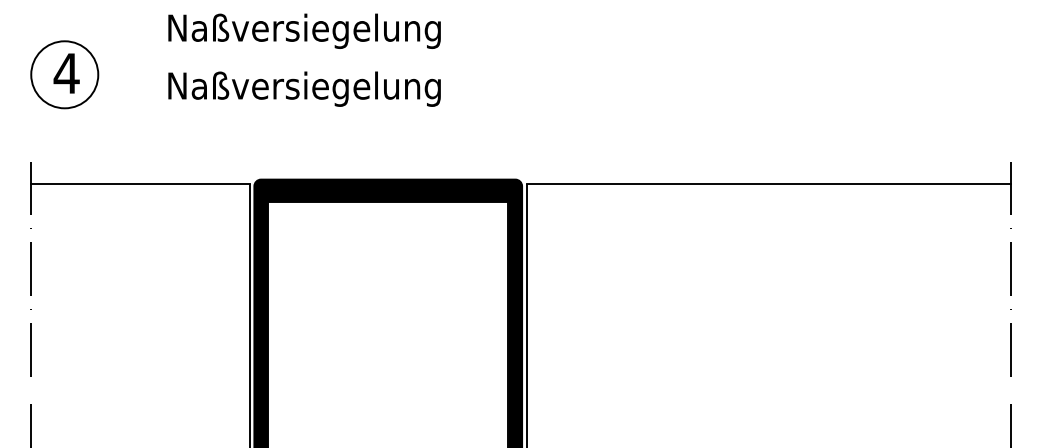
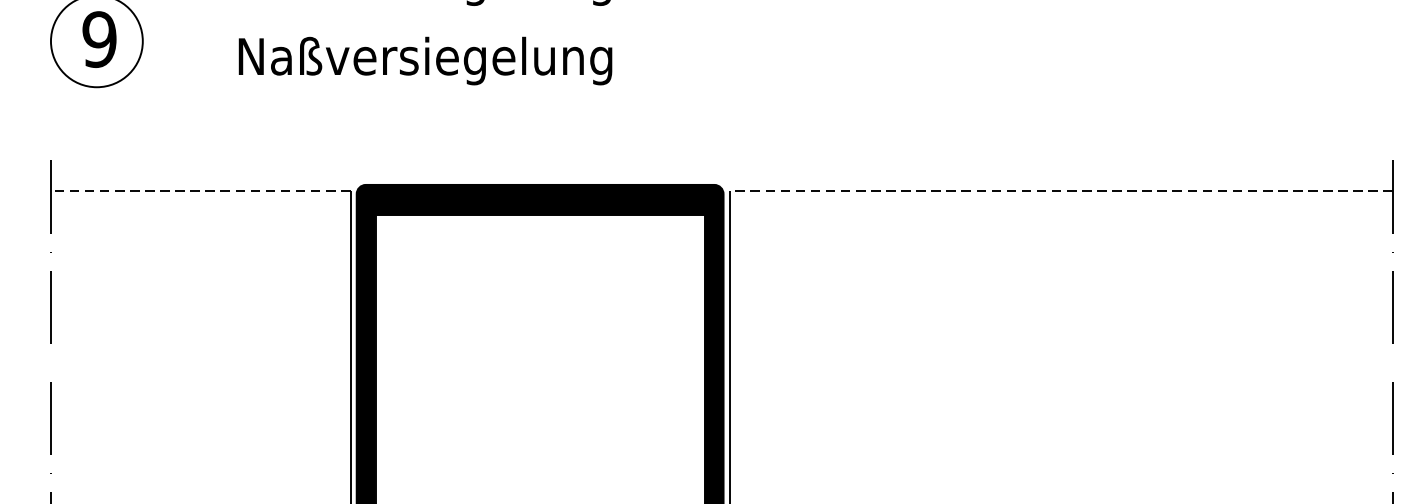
text: (66, 73) -> (99, 39), 4 -> 9
line: (140, 183) -> (200, 190), solid -> dashed
line: (768, 183) -> (1061, 190), solid -> dashed

